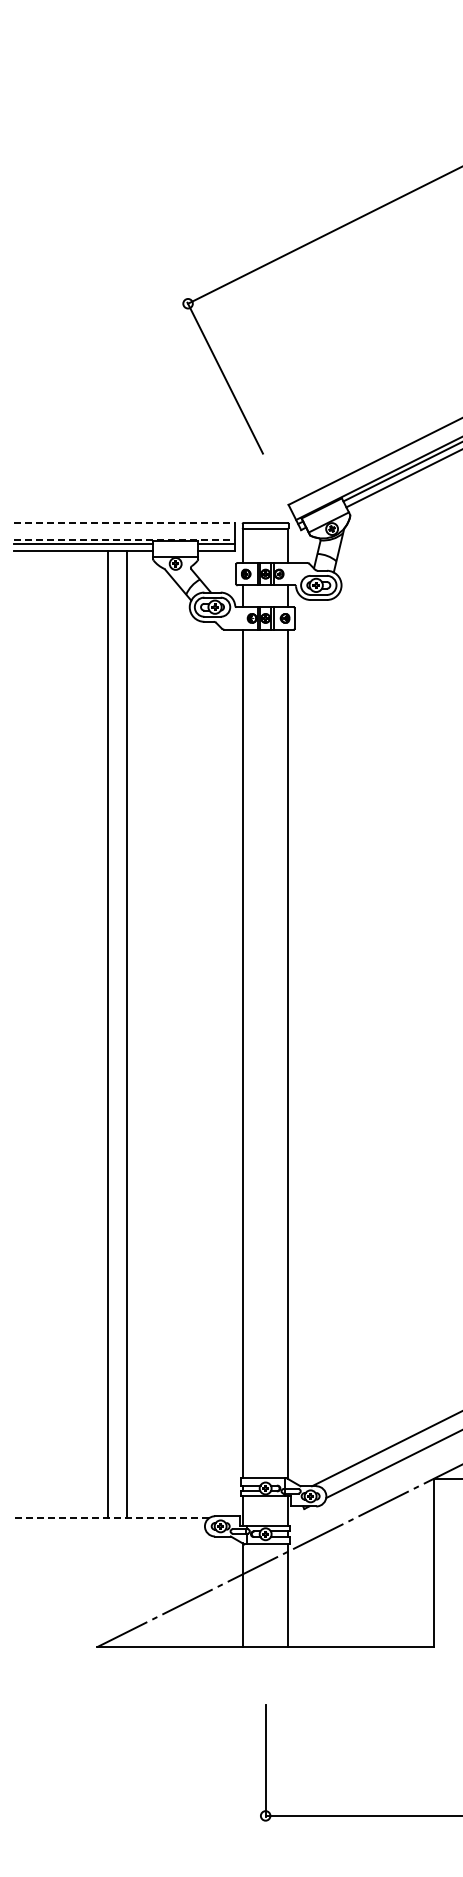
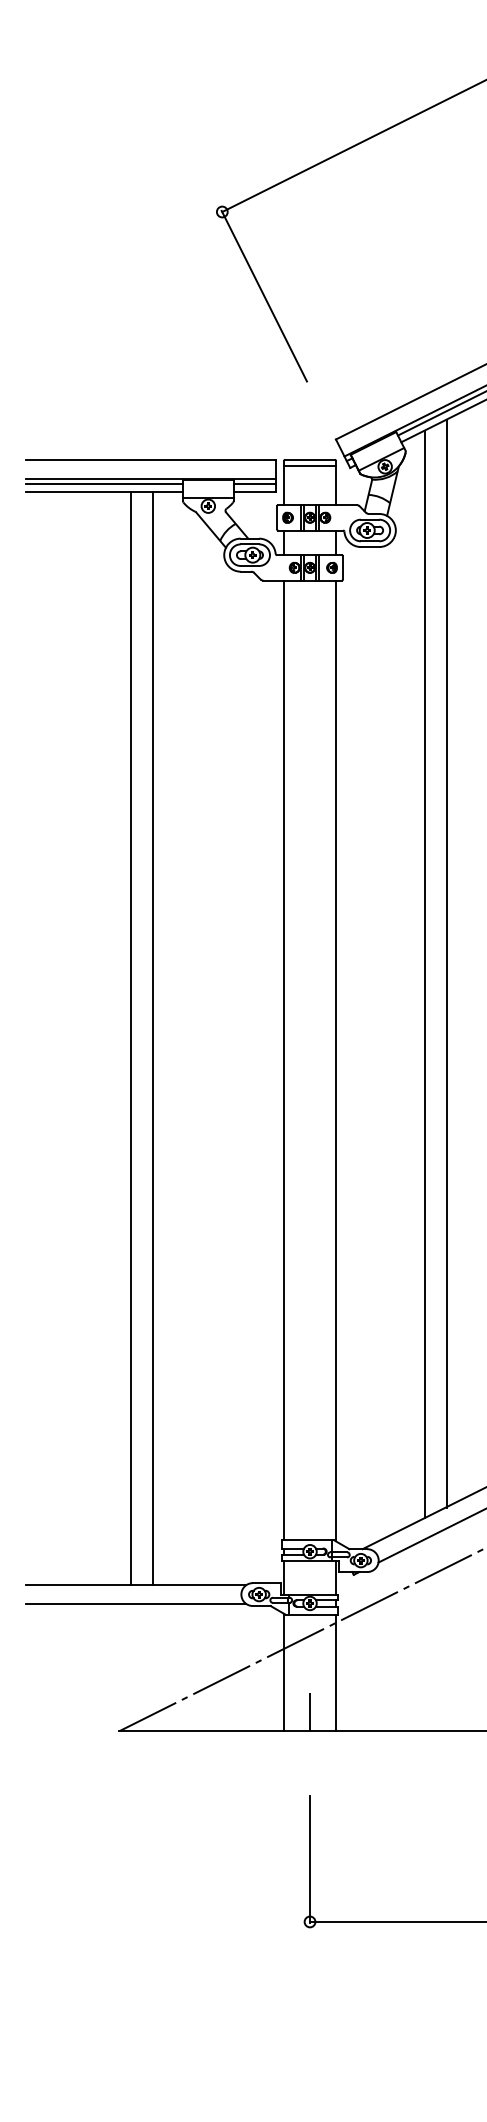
line: (124, 522) -> (150, 459), dashed -> solid
line: (124, 539) -> (150, 478), dashed -> solid
line: (386, 968) -> (446, 963), added
line: (367, 978) -> (425, 975), added
line: (111, 1517) -> (135, 1584), dashed -> solid
line: (111, 1534) -> (135, 1603), added
line: (265, 1630) -> (309, 1712), added

